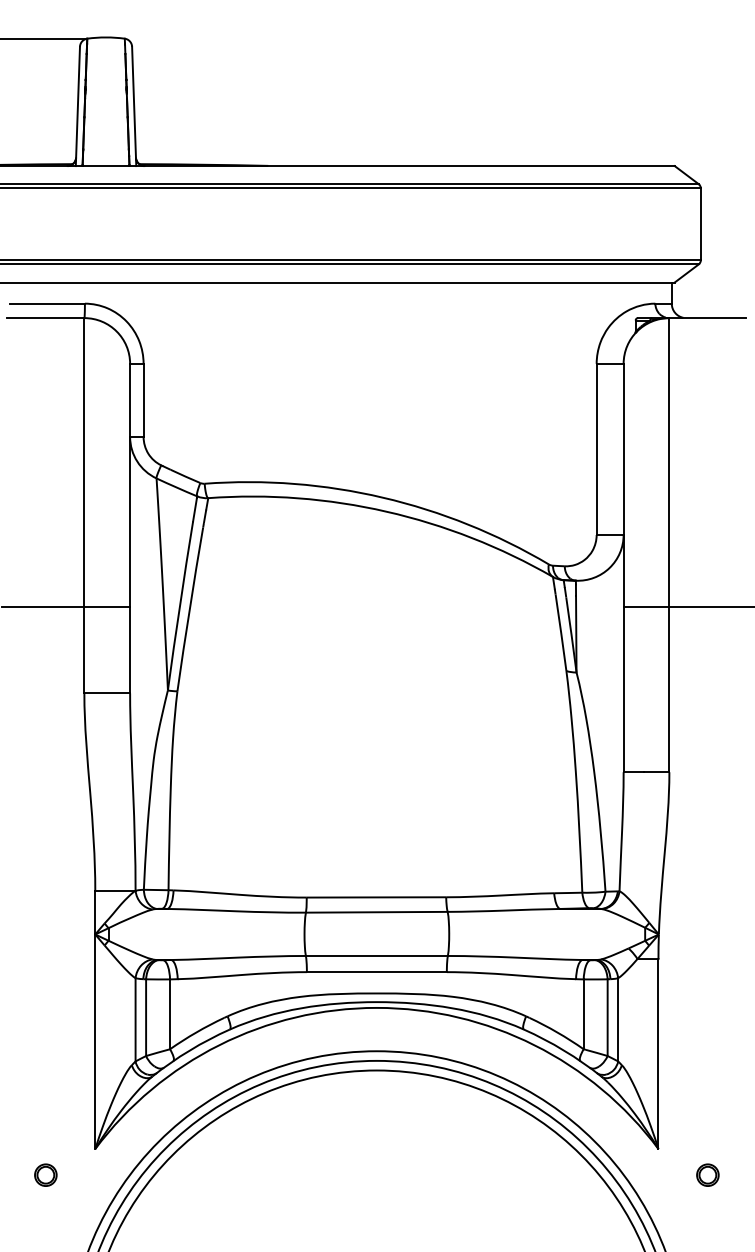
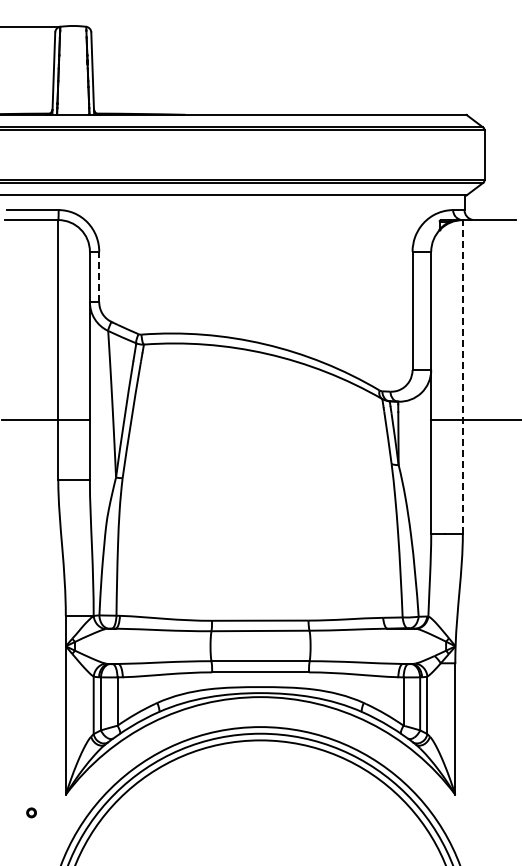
line: (143, 399) -> (99, 276), solid -> dashed
line: (668, 544) -> (462, 376), solid -> dashed
part: (45, 1174) -> (31, 812), size x0.6
part: (707, 1174) -> (489, 812), removed

